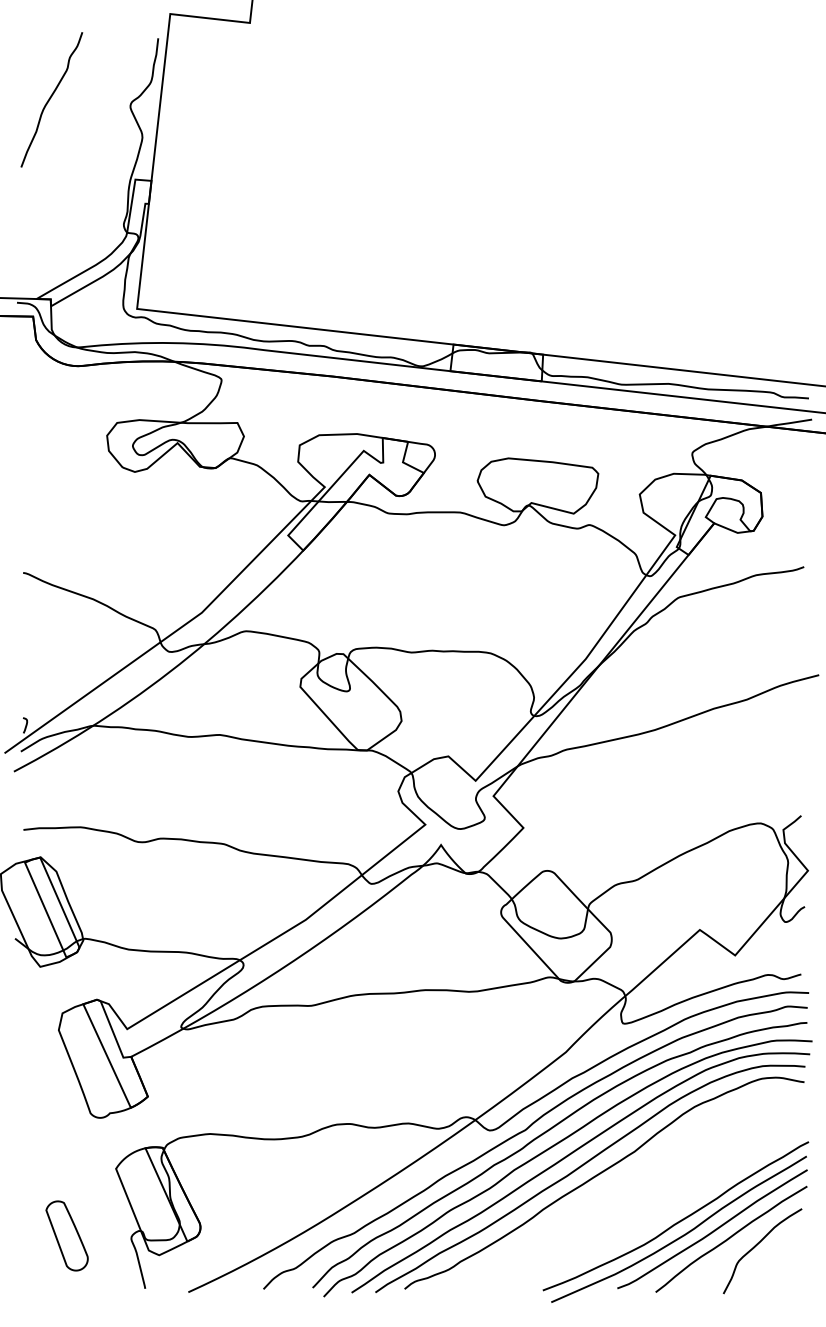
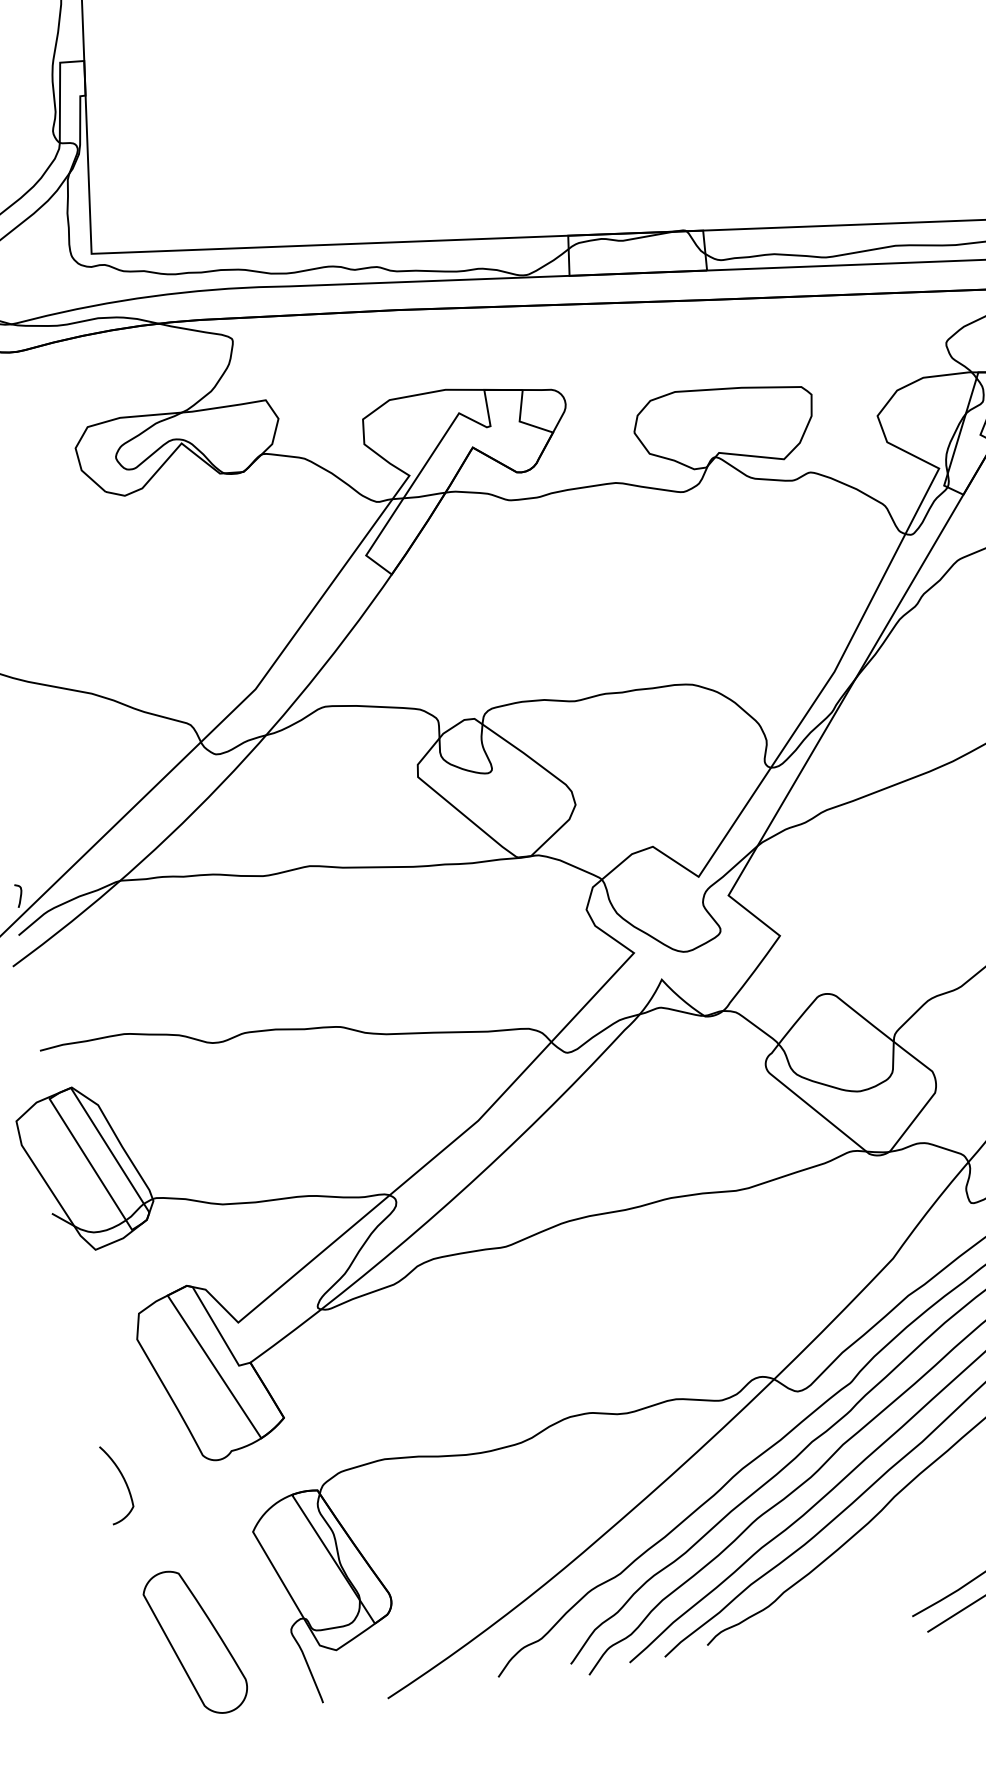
curve: (35, 1122) -> (123, 1481), added
part: (66, 1235) -> (194, 1641), size x1.43

